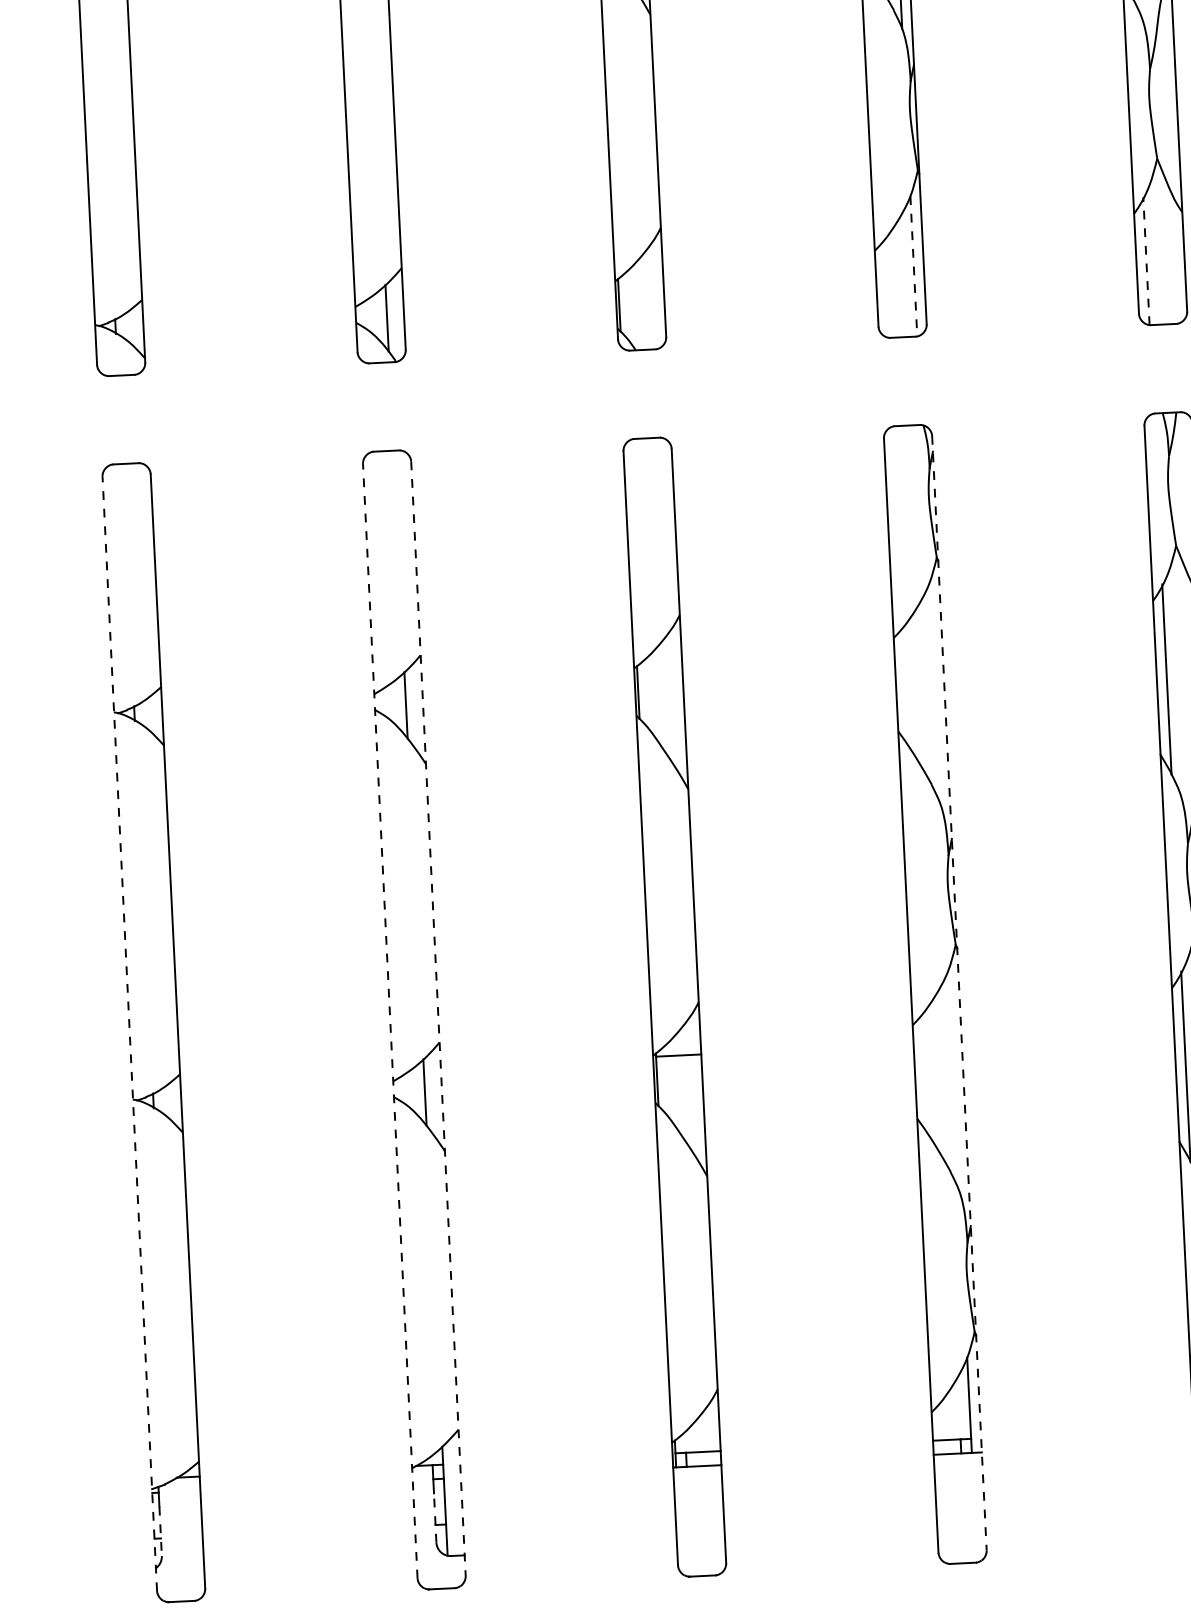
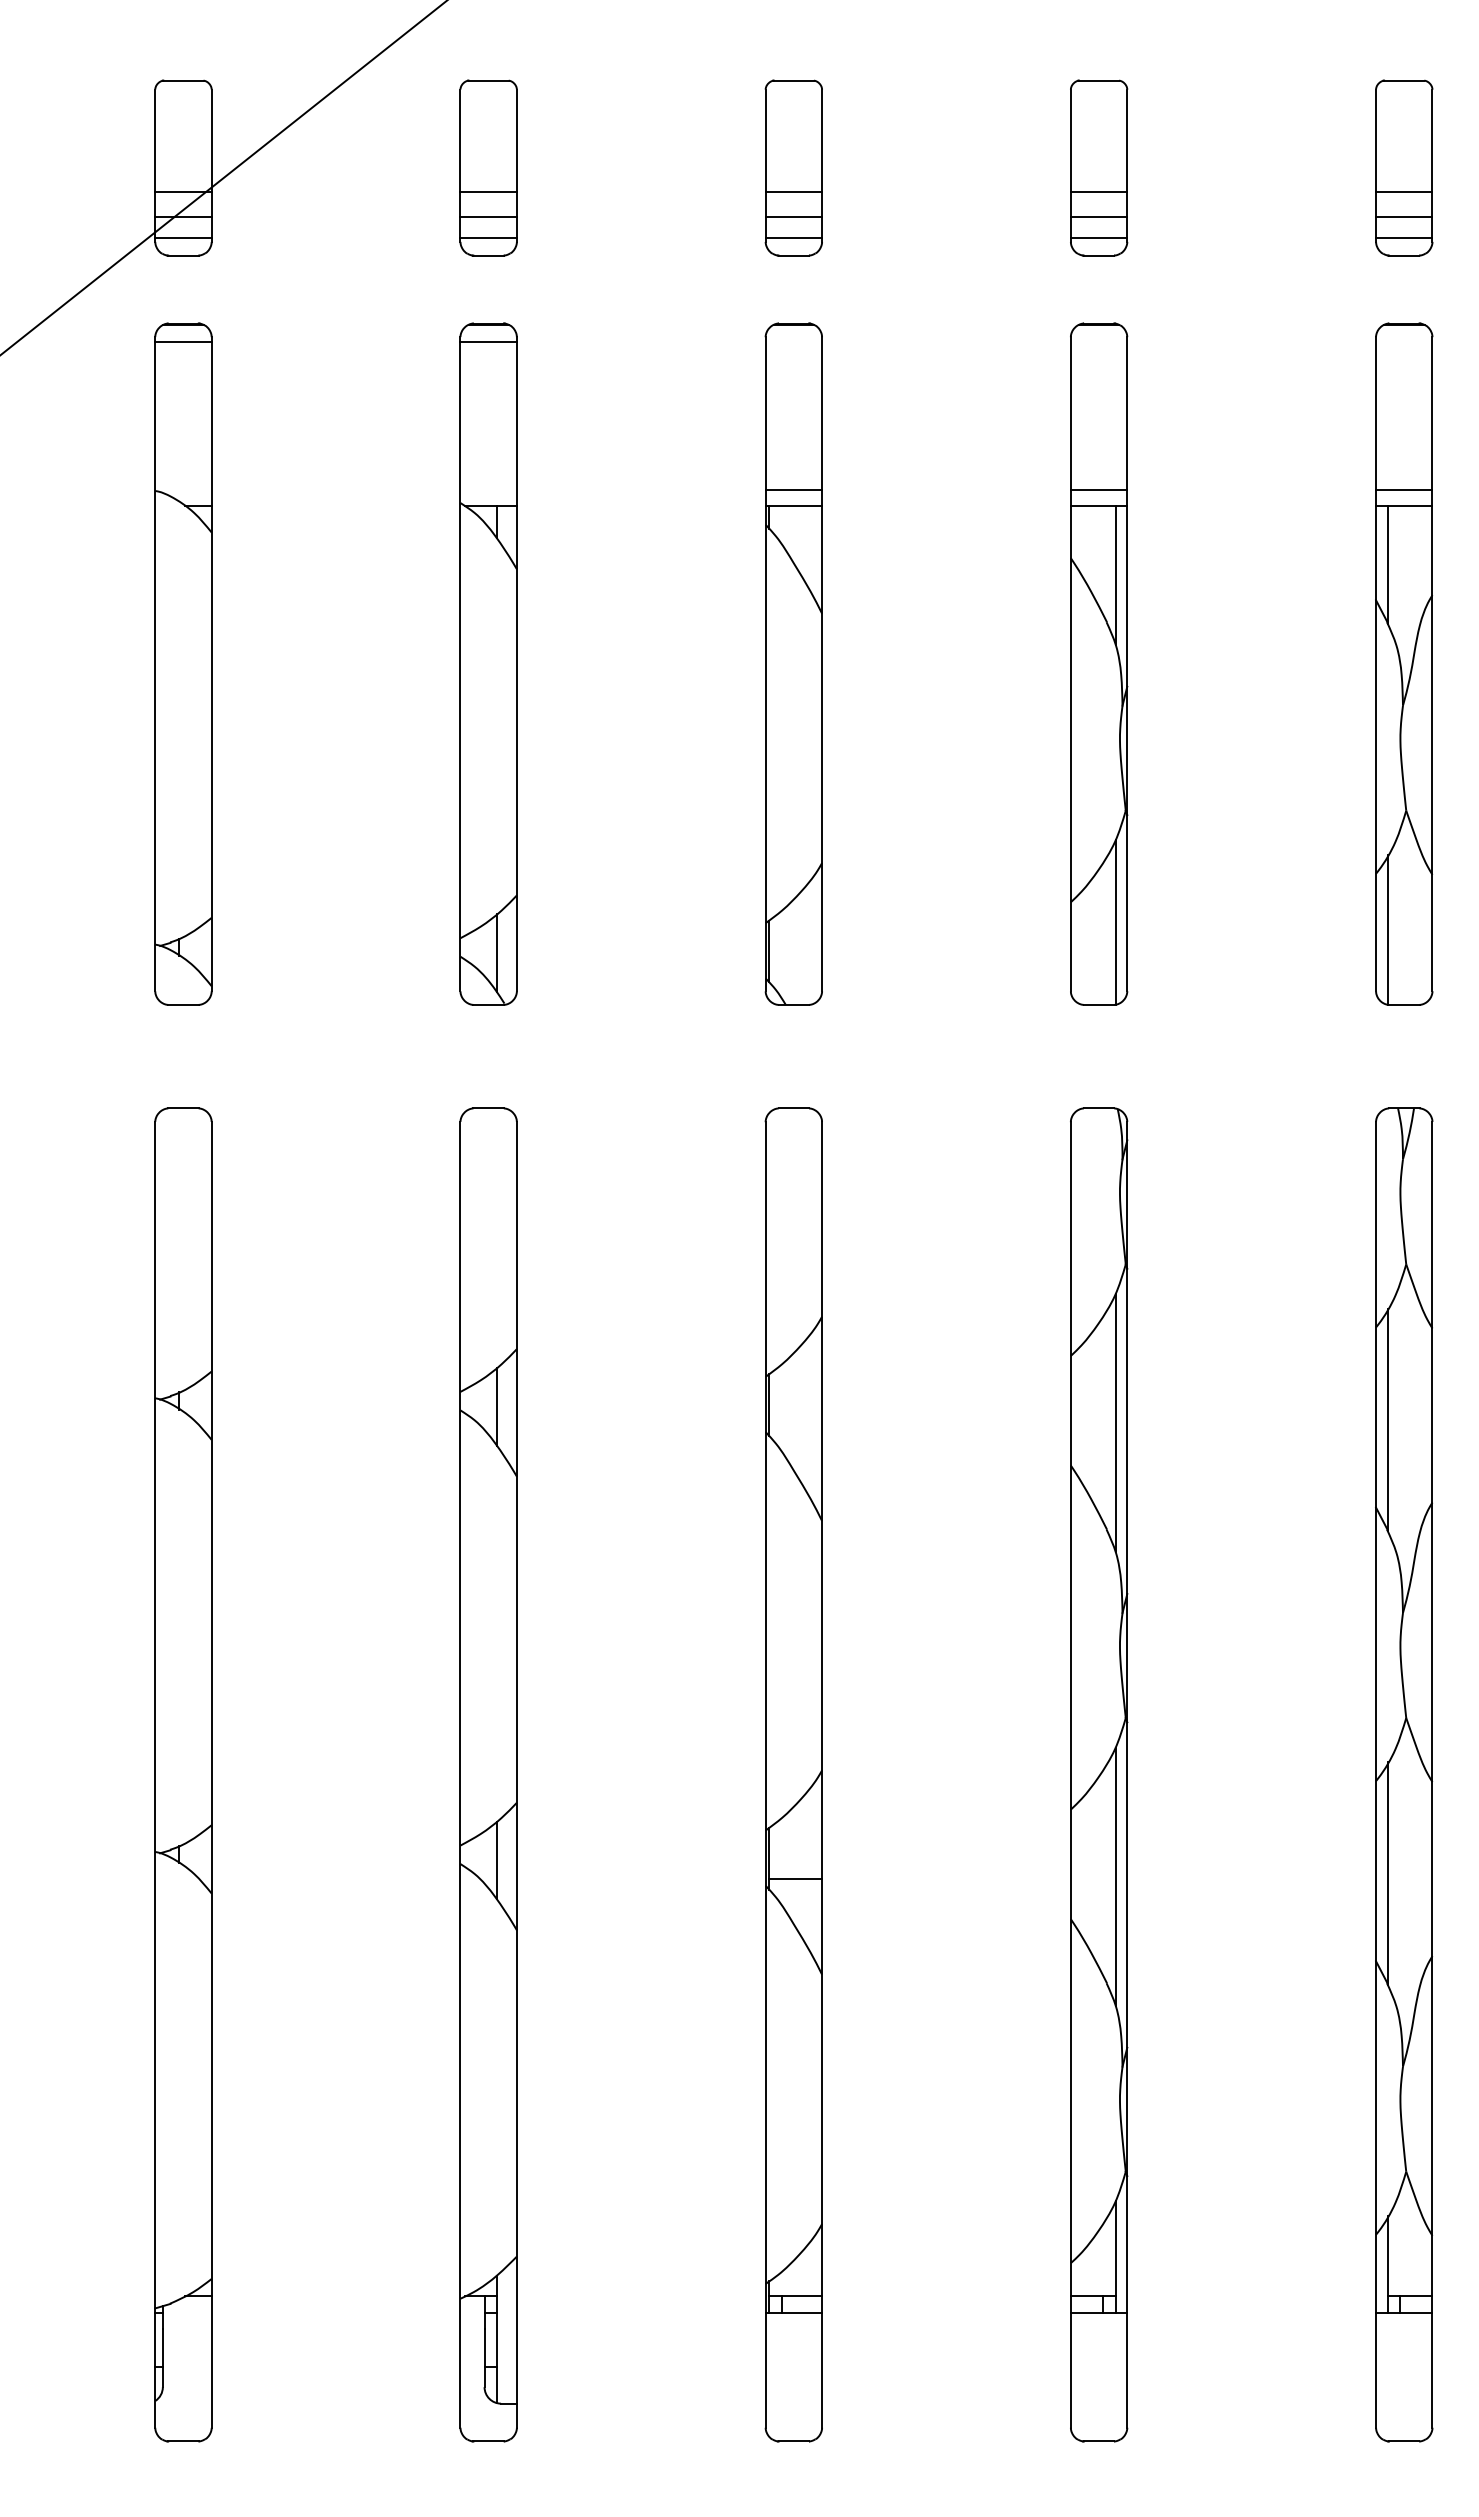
line: (1146, 260) -> (1387, 929), dashed -> solid
line: (913, 267) -> (1115, 923), dashed -> solid
line: (934, 692) -> (1115, 1422), added
line: (959, 992) -> (1127, 1774), dashed -> solid
line: (438, 1018) -> (516, 1774), dashed -> solid
line: (390, 1020) -> (460, 1774), dashed -> solid
line: (129, 1033) -> (155, 1774), dashed -> solid
line: (678, 1055) -> (795, 1878), moved
line: (953, 1080) -> (1115, 1876), added
line: (435, 1518) -> (484, 2358), dashed -> solid
line: (160, 1531) -> (162, 2358), dashed -> solid

